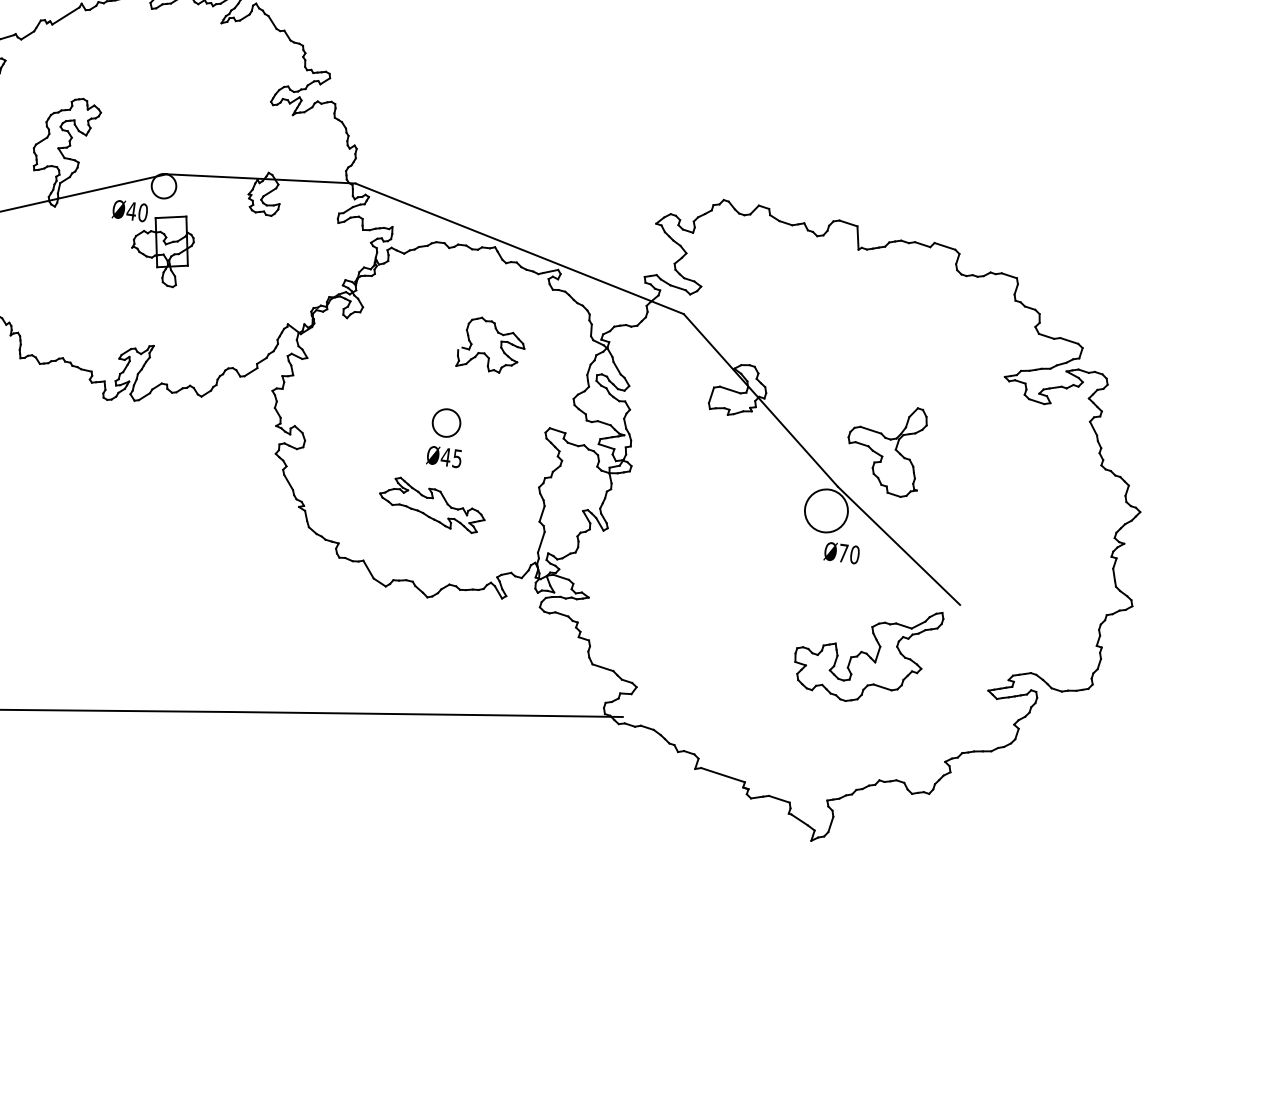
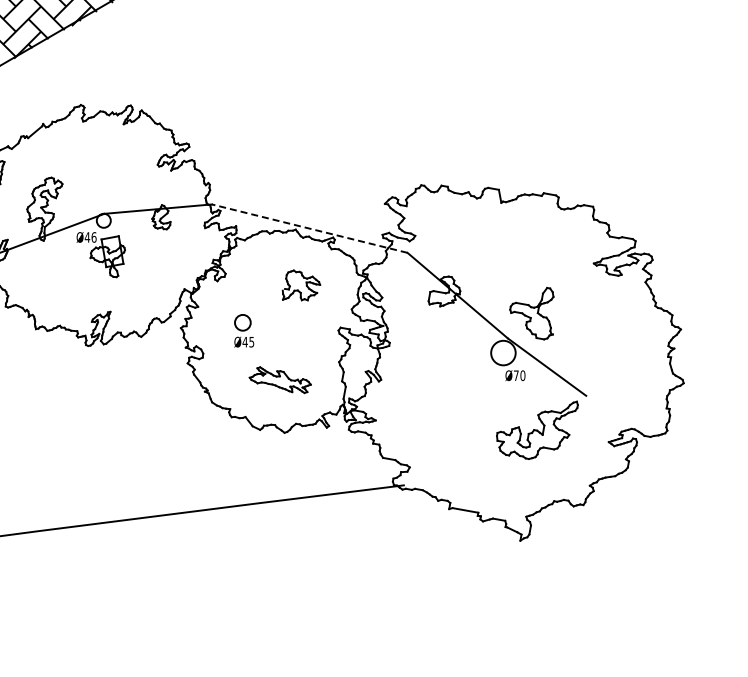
text: (142, 212) -> (93, 237), Ø40 -> Ø46
line: (519, 248) -> (309, 228), solid -> dashed
part: (447, 436) -> (244, 330), moved

